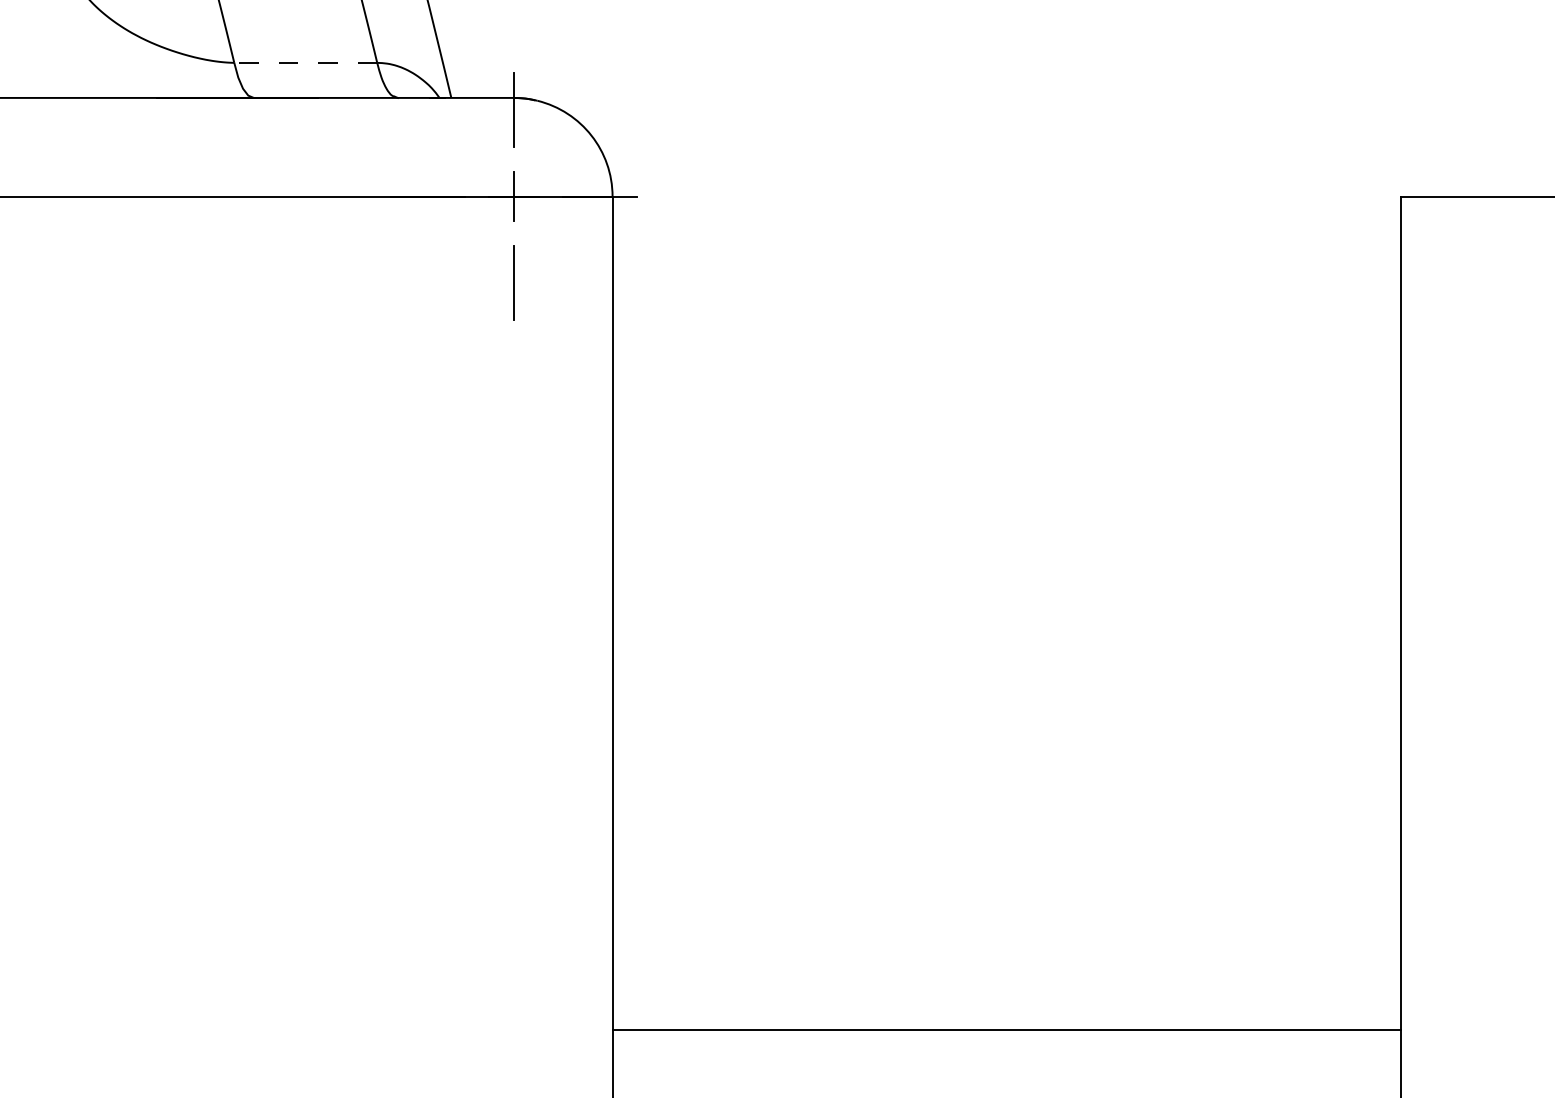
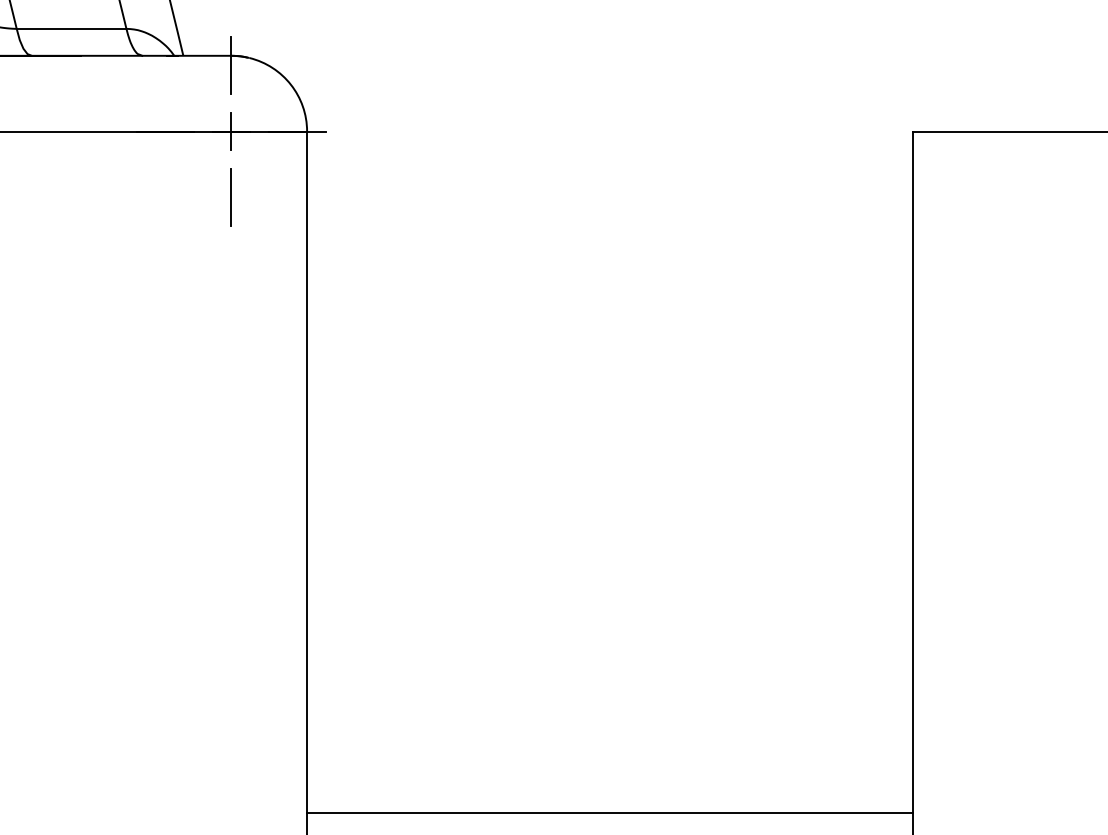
line: (305, 62) -> (71, 28), dashed -> solid
line: (1006, 1030) -> (609, 813), moved

